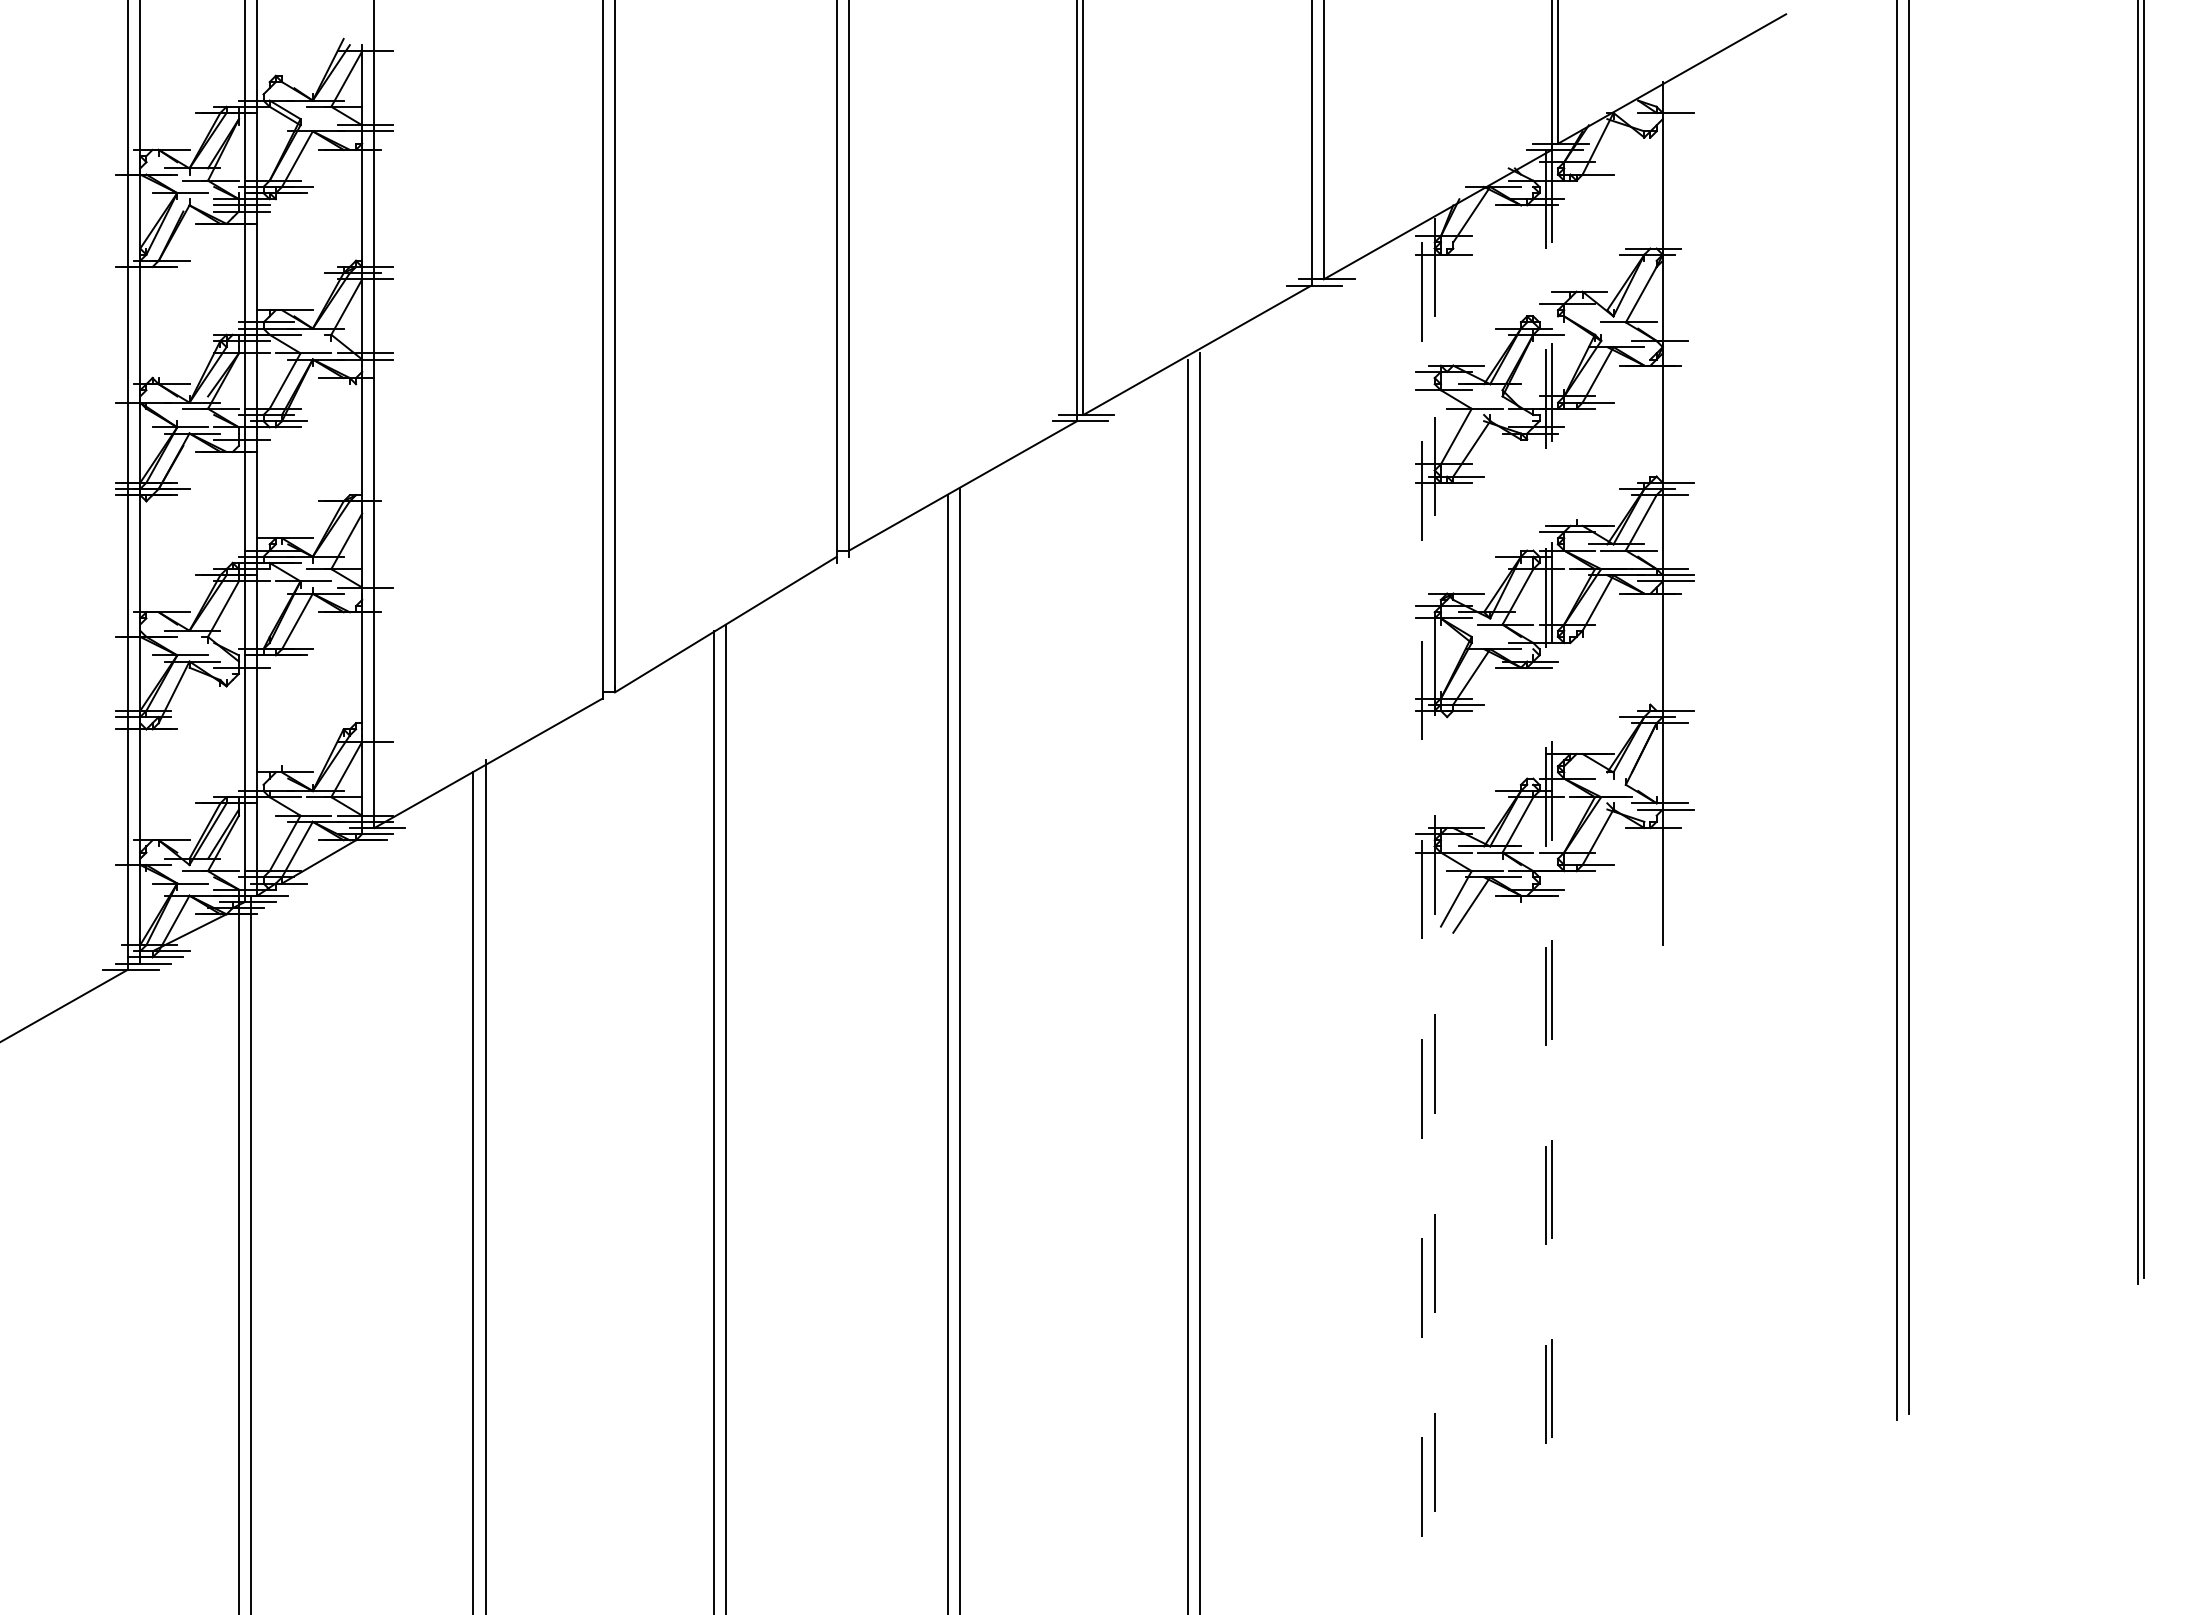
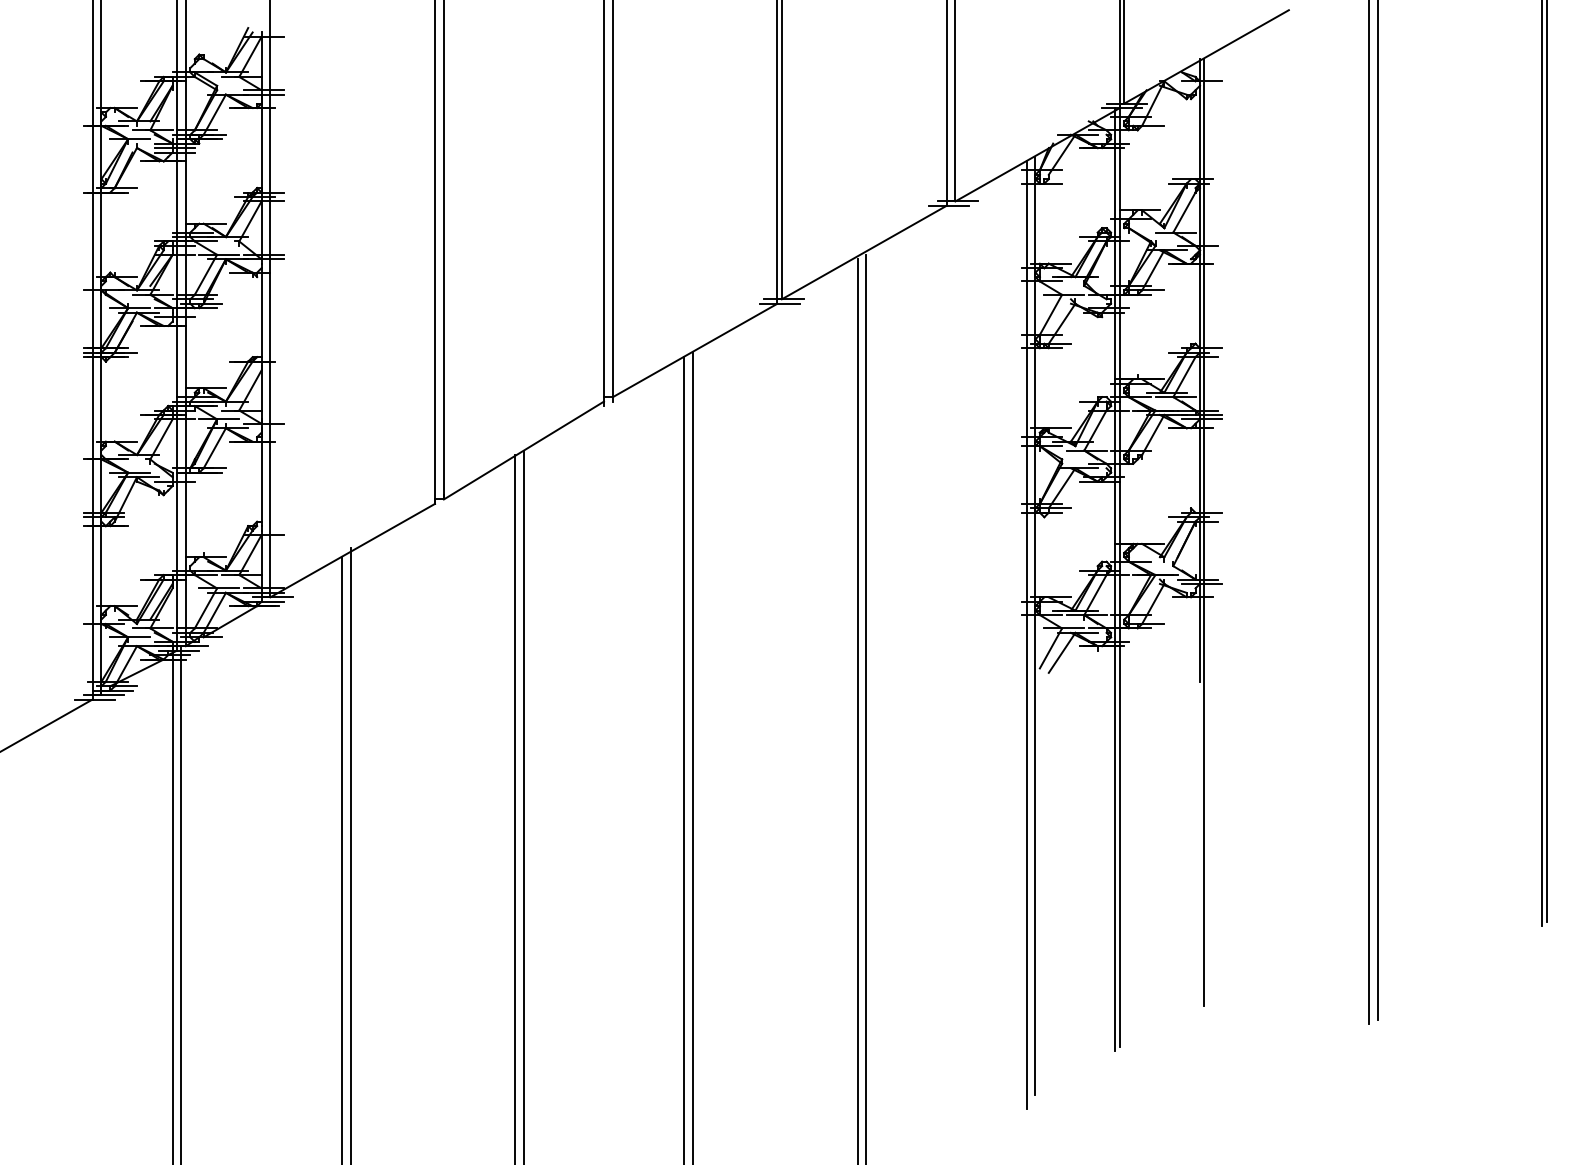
line: (1669, 738) -> (1204, 532), added
line: (1551, 797) -> (1119, 575), dashed -> solid
line: (1545, 803) -> (1115, 579), dashed -> solid
line: (1434, 868) -> (1035, 626), dashed -> solid
line: (1422, 879) -> (1026, 634), dashed -> solid

